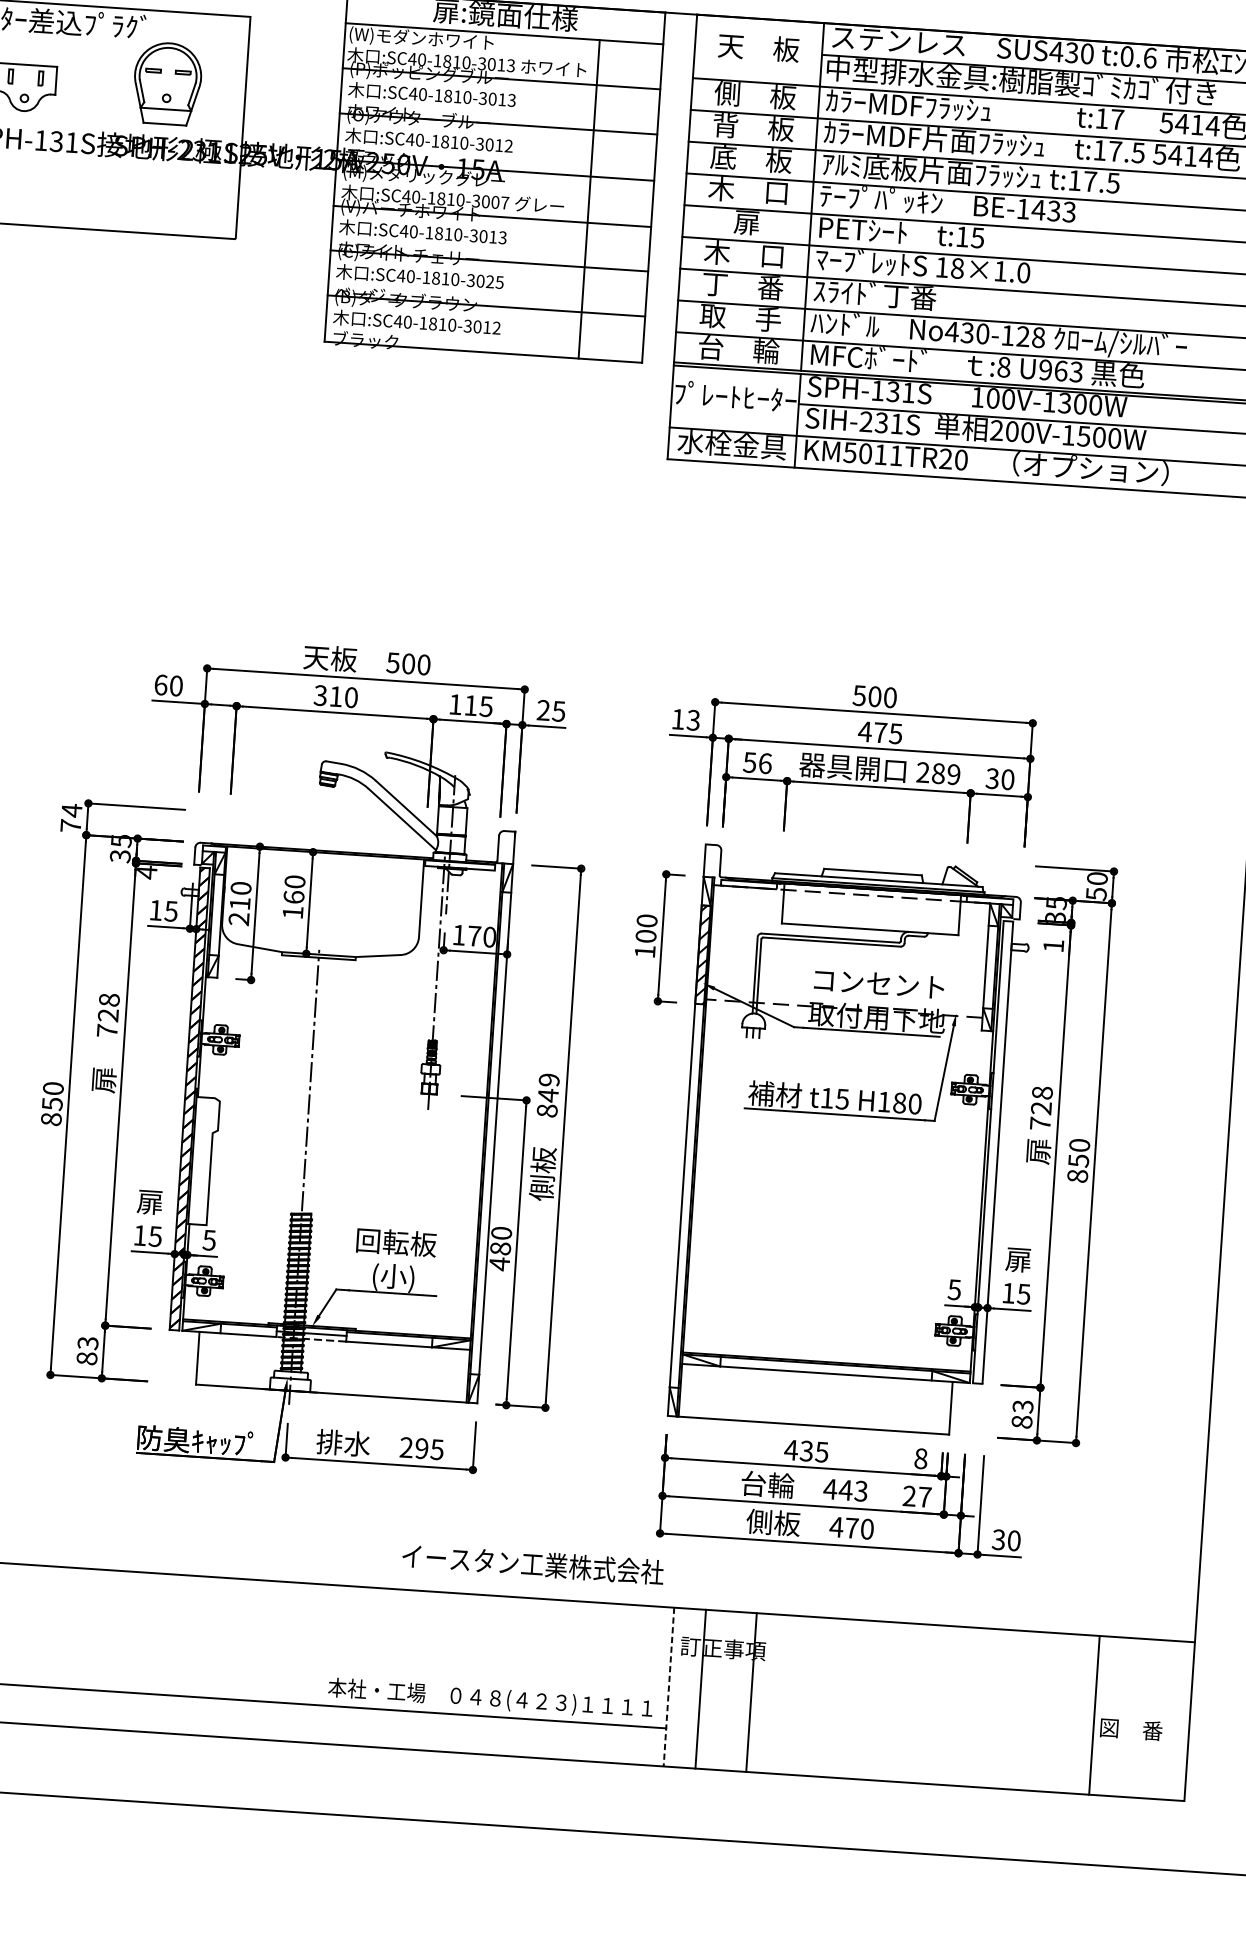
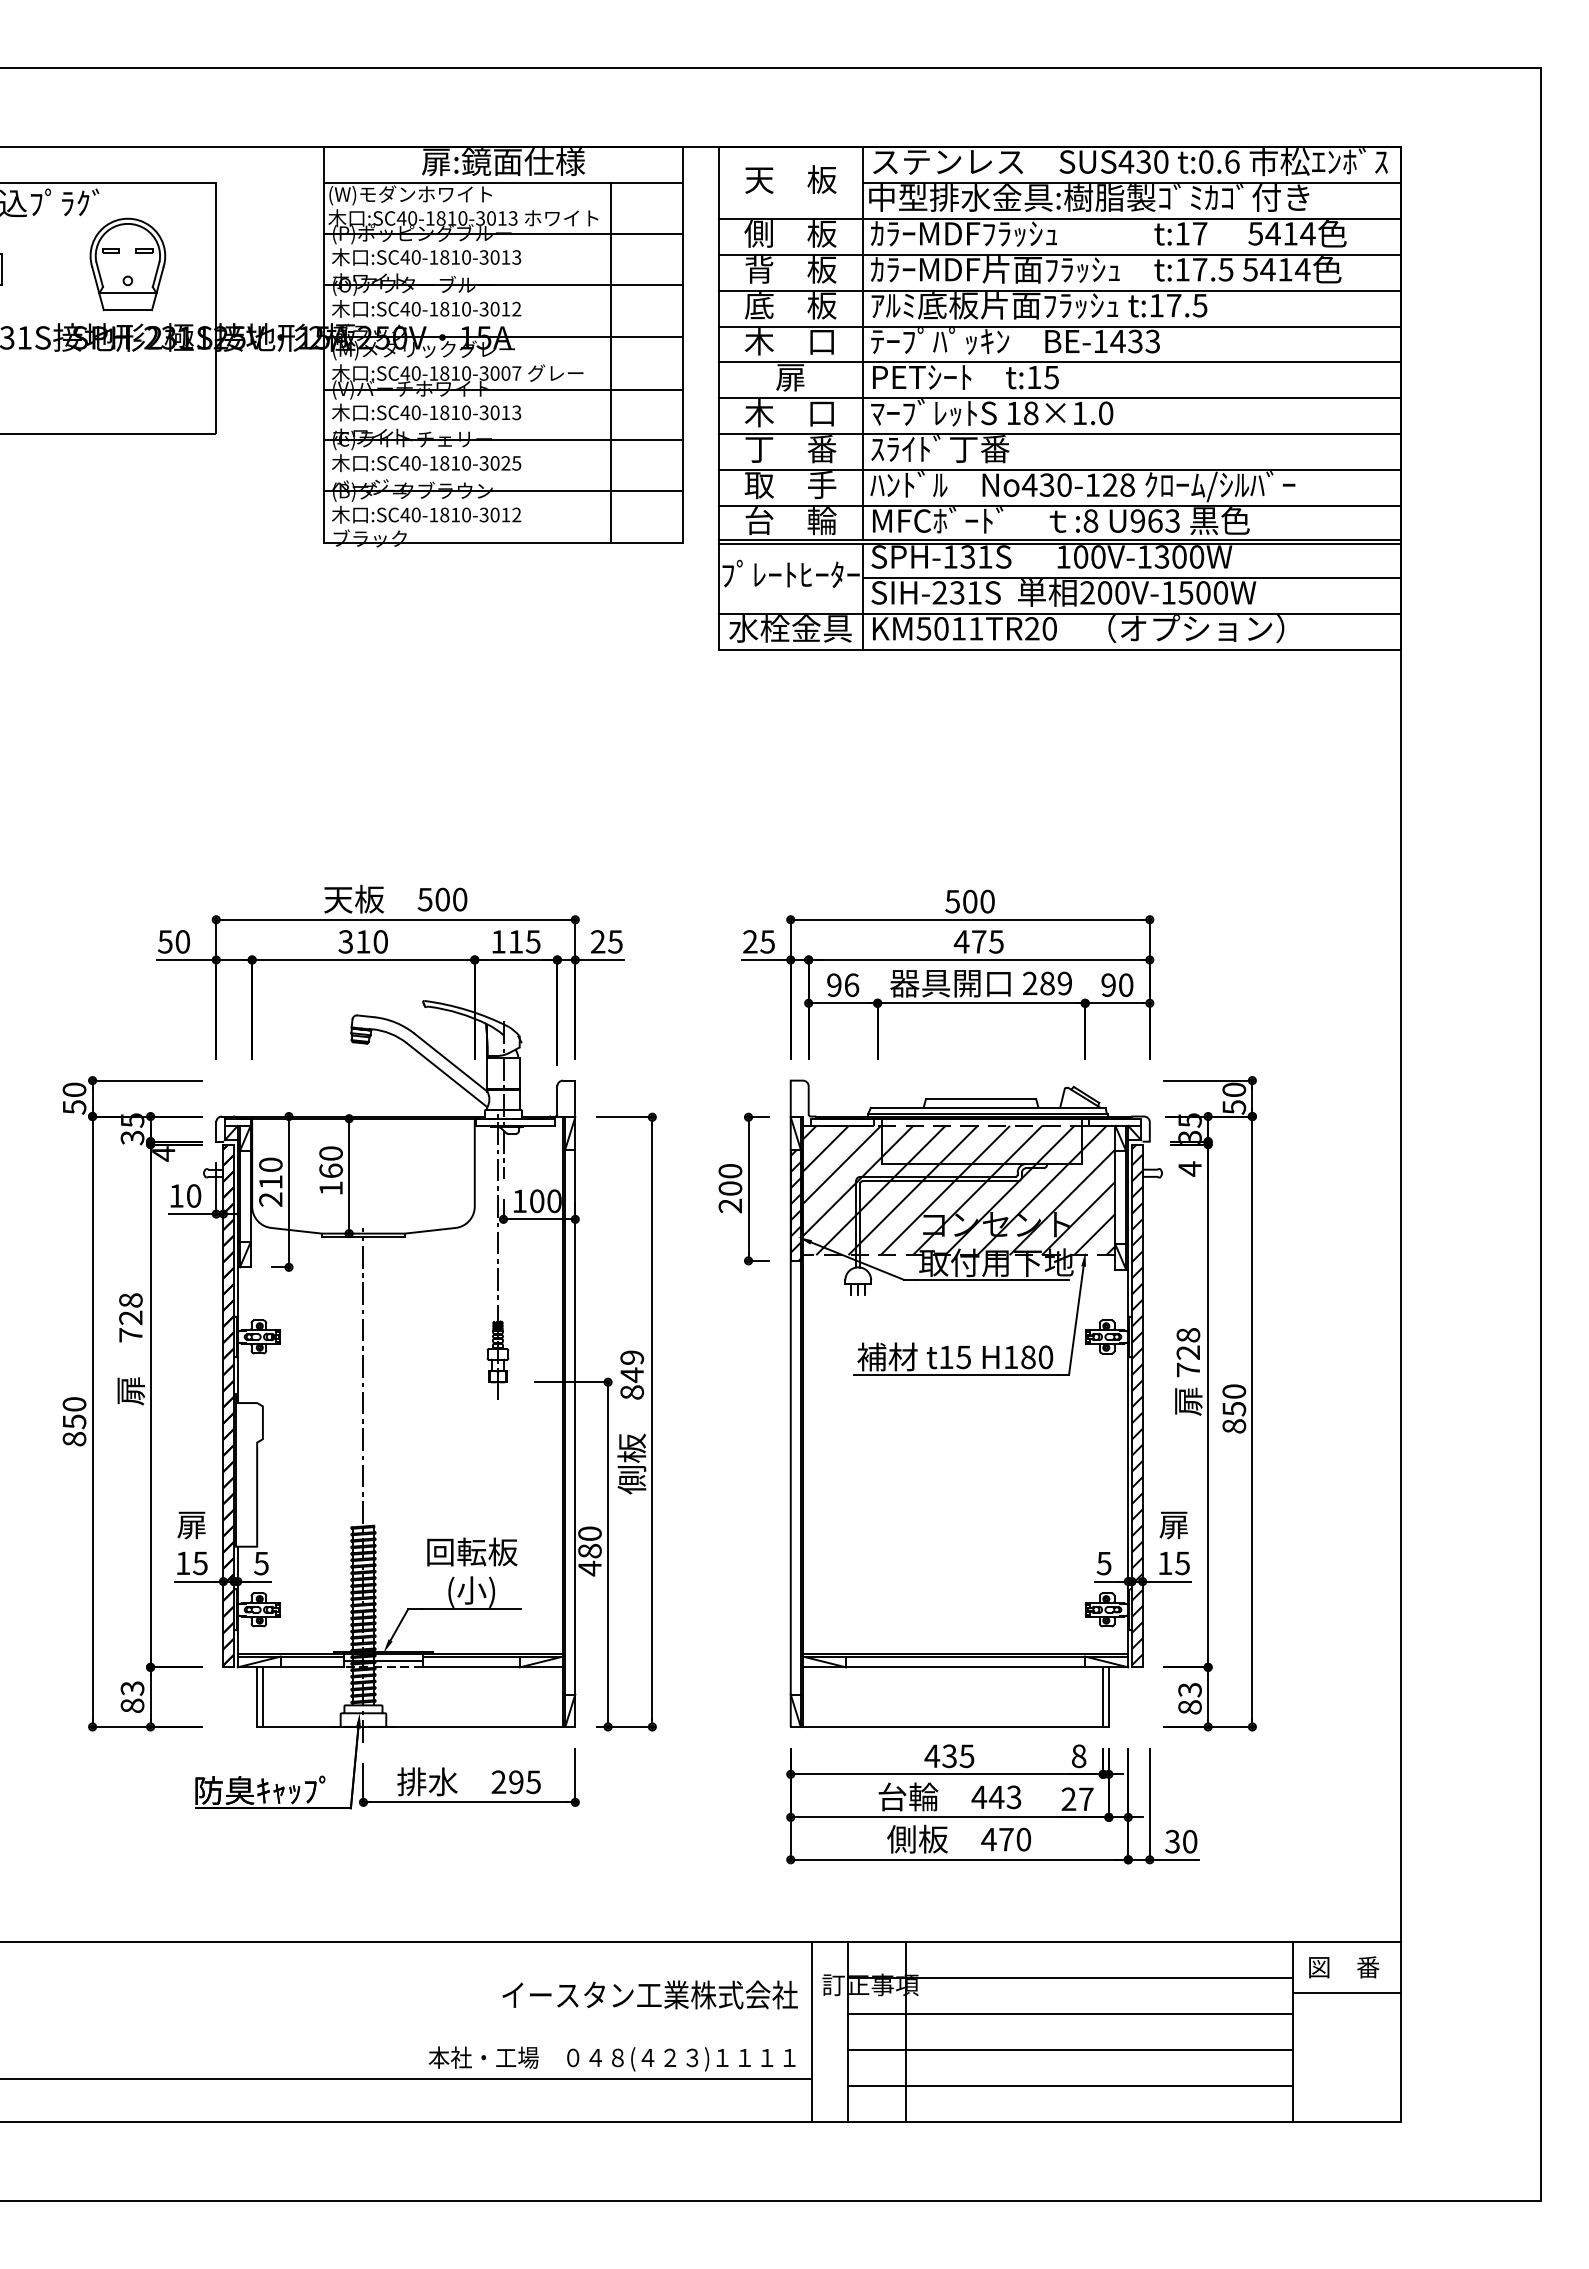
text: (160, 684) -> (164, 941), 60 -> 50
text: (685, 719) -> (758, 941), 13 -> 25
text: (750, 761) -> (834, 984), 56 -> 96
text: (992, 778) -> (1108, 984), 30 -> 90
text: (71, 818) -> (74, 1098), 74 -> 50
text: (170, 910) -> (193, 1195), 15 -> 10
text: (474, 936) -> (537, 1201), 170 -> 100
text: (1053, 945) -> (1189, 1168), 1 -> 4
text: (644, 951) -> (729, 1205), 100 -> 200
hatch: (848, 951) -> (959, 1190), added
hatch: (992, 1151) -> (1136, 1404), added
line: (202, 1357) -> (262, 1696), added
line: (946, 1407) -> (1103, 1696), added
text: (532, 1563) -> (649, 1994), moved
line: (900, 1654) -> (1070, 1978), added
line: (1144, 1683) -> (1347, 1992), added
line: (898, 1686) -> (1070, 2014), added
line: (669, 1687) -> (812, 2032), dashed -> solid
line: (896, 1718) -> (1070, 2050), added
text: (1131, 1729) -> (1344, 1967), moved
line: (894, 1750) -> (1070, 2086), added

